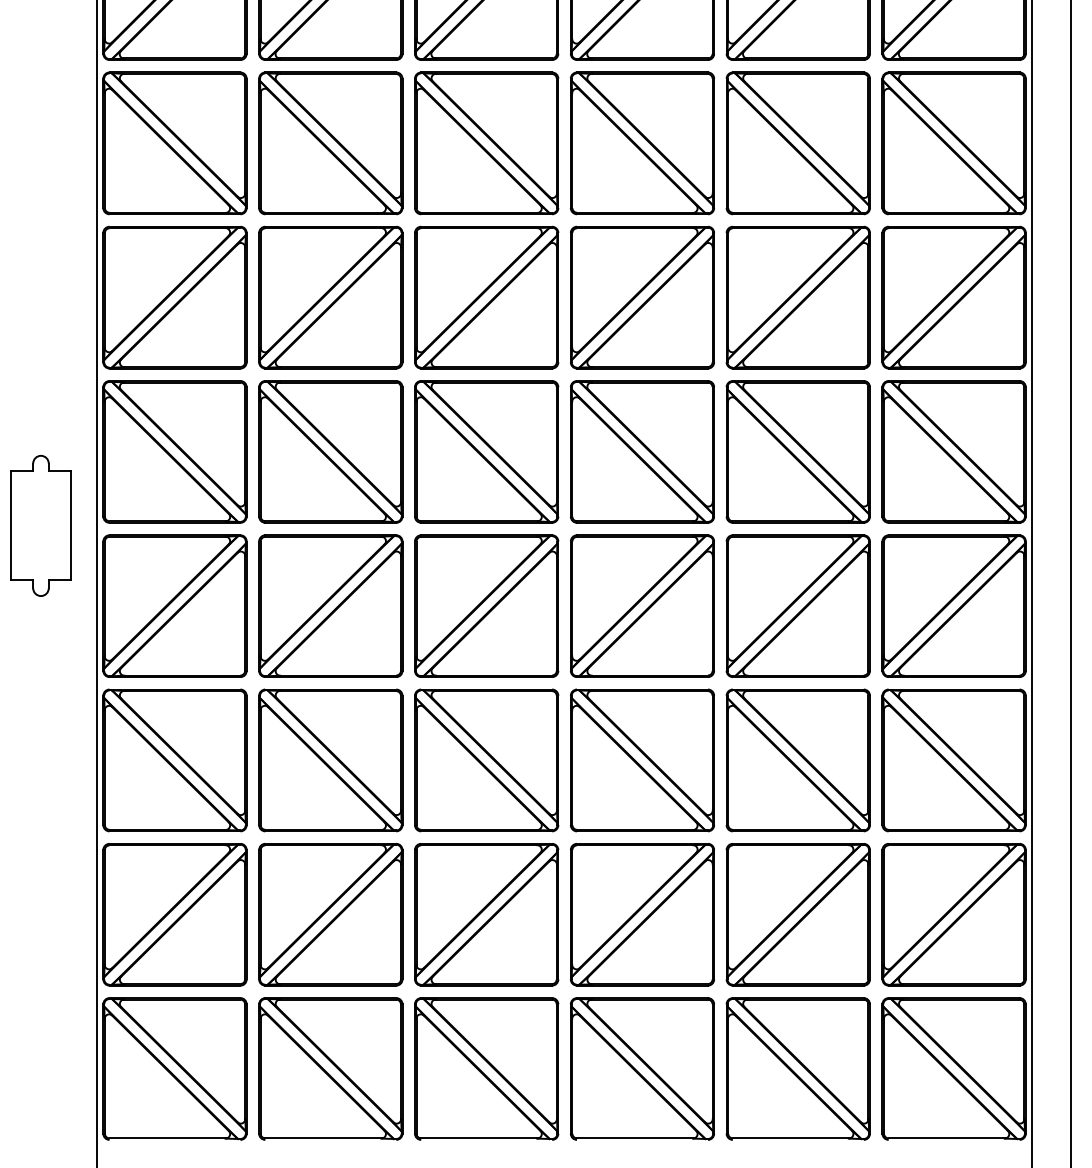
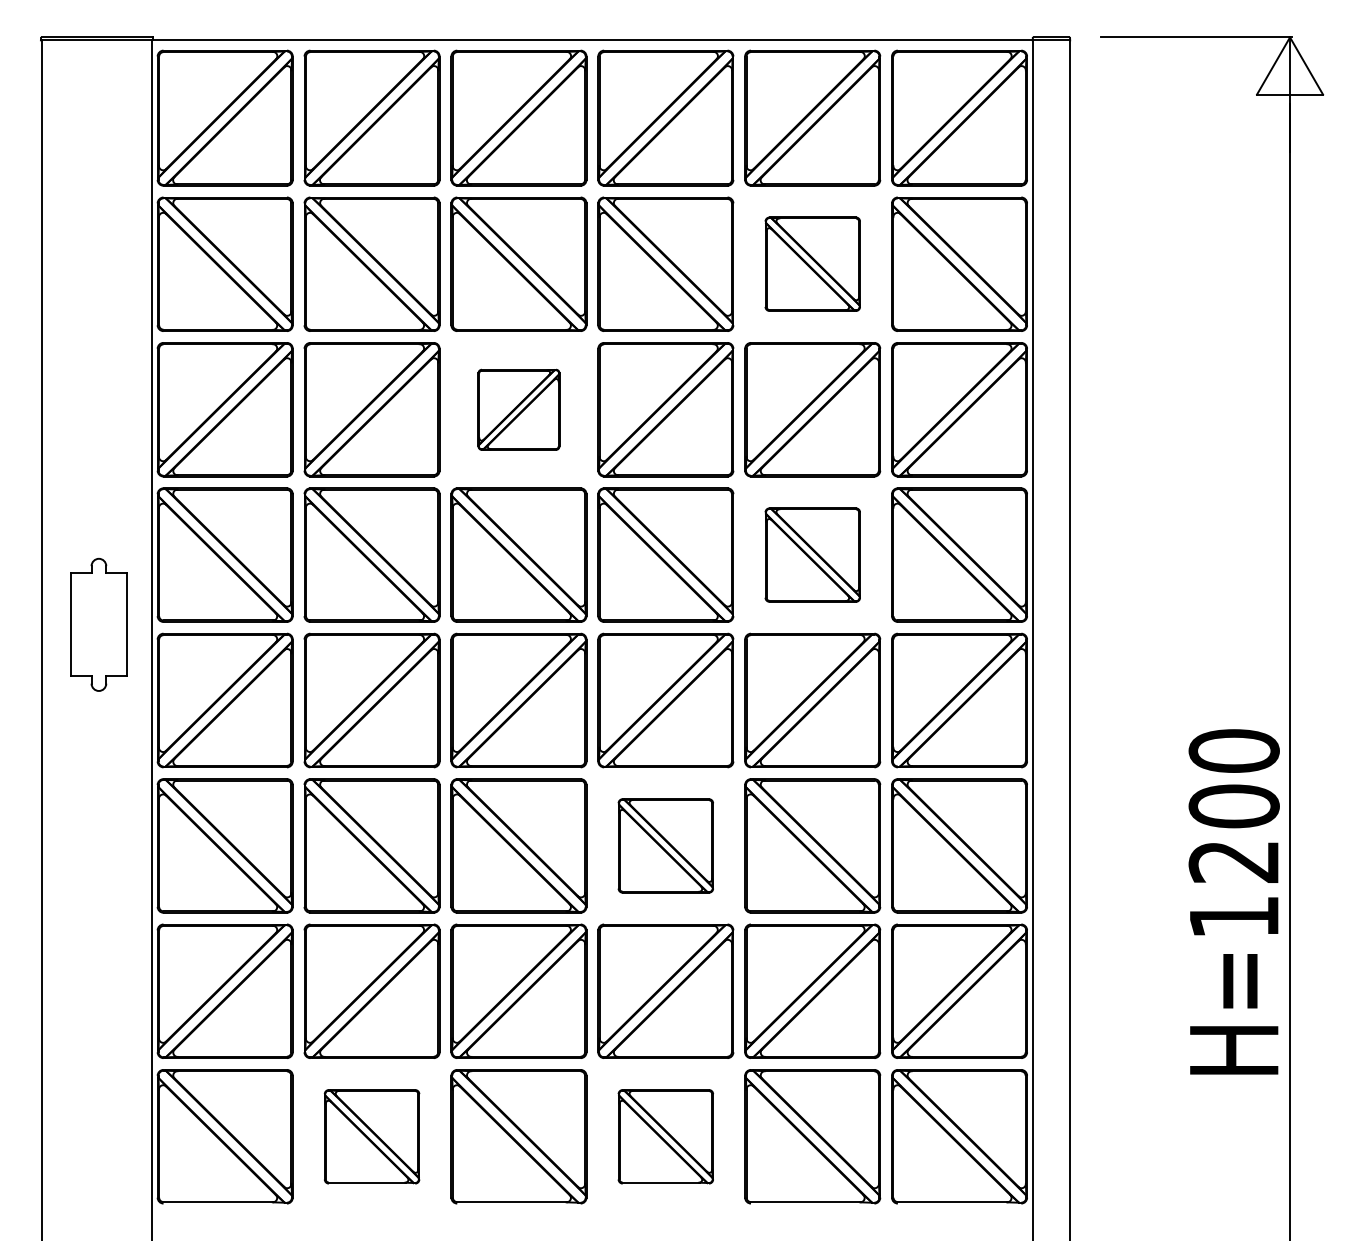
part: (798, 142) -> (812, 263), size x0.7
part: (486, 297) -> (518, 409), size x0.6
part: (798, 451) -> (812, 554), size x0.7
part: (642, 759) -> (665, 845), size x0.7
part: (330, 1068) -> (371, 1136), size x0.7
part: (642, 1068) -> (665, 1136), size x0.7

